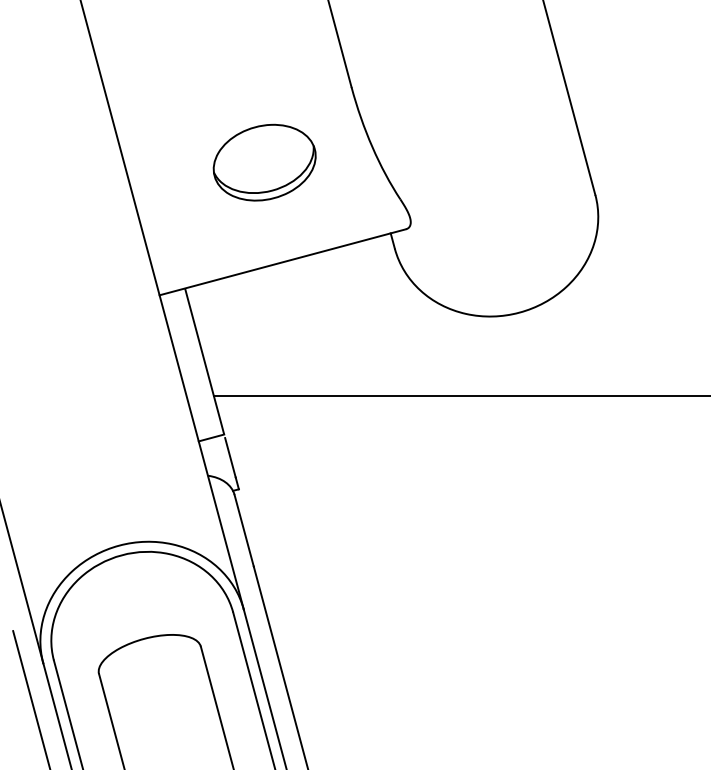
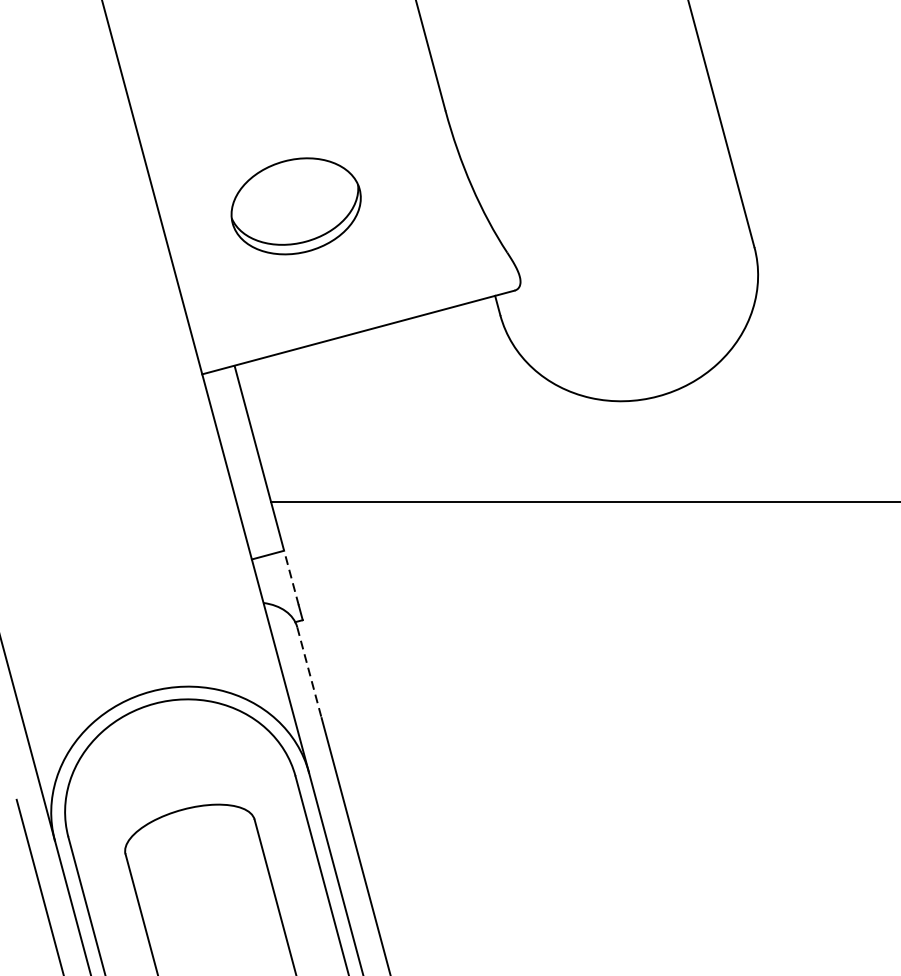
part: (264, 162) -> (295, 206), moved
line: (230, 457) -> (292, 579), solid -> dashed
line: (244, 531) -> (309, 673), solid -> dashed

